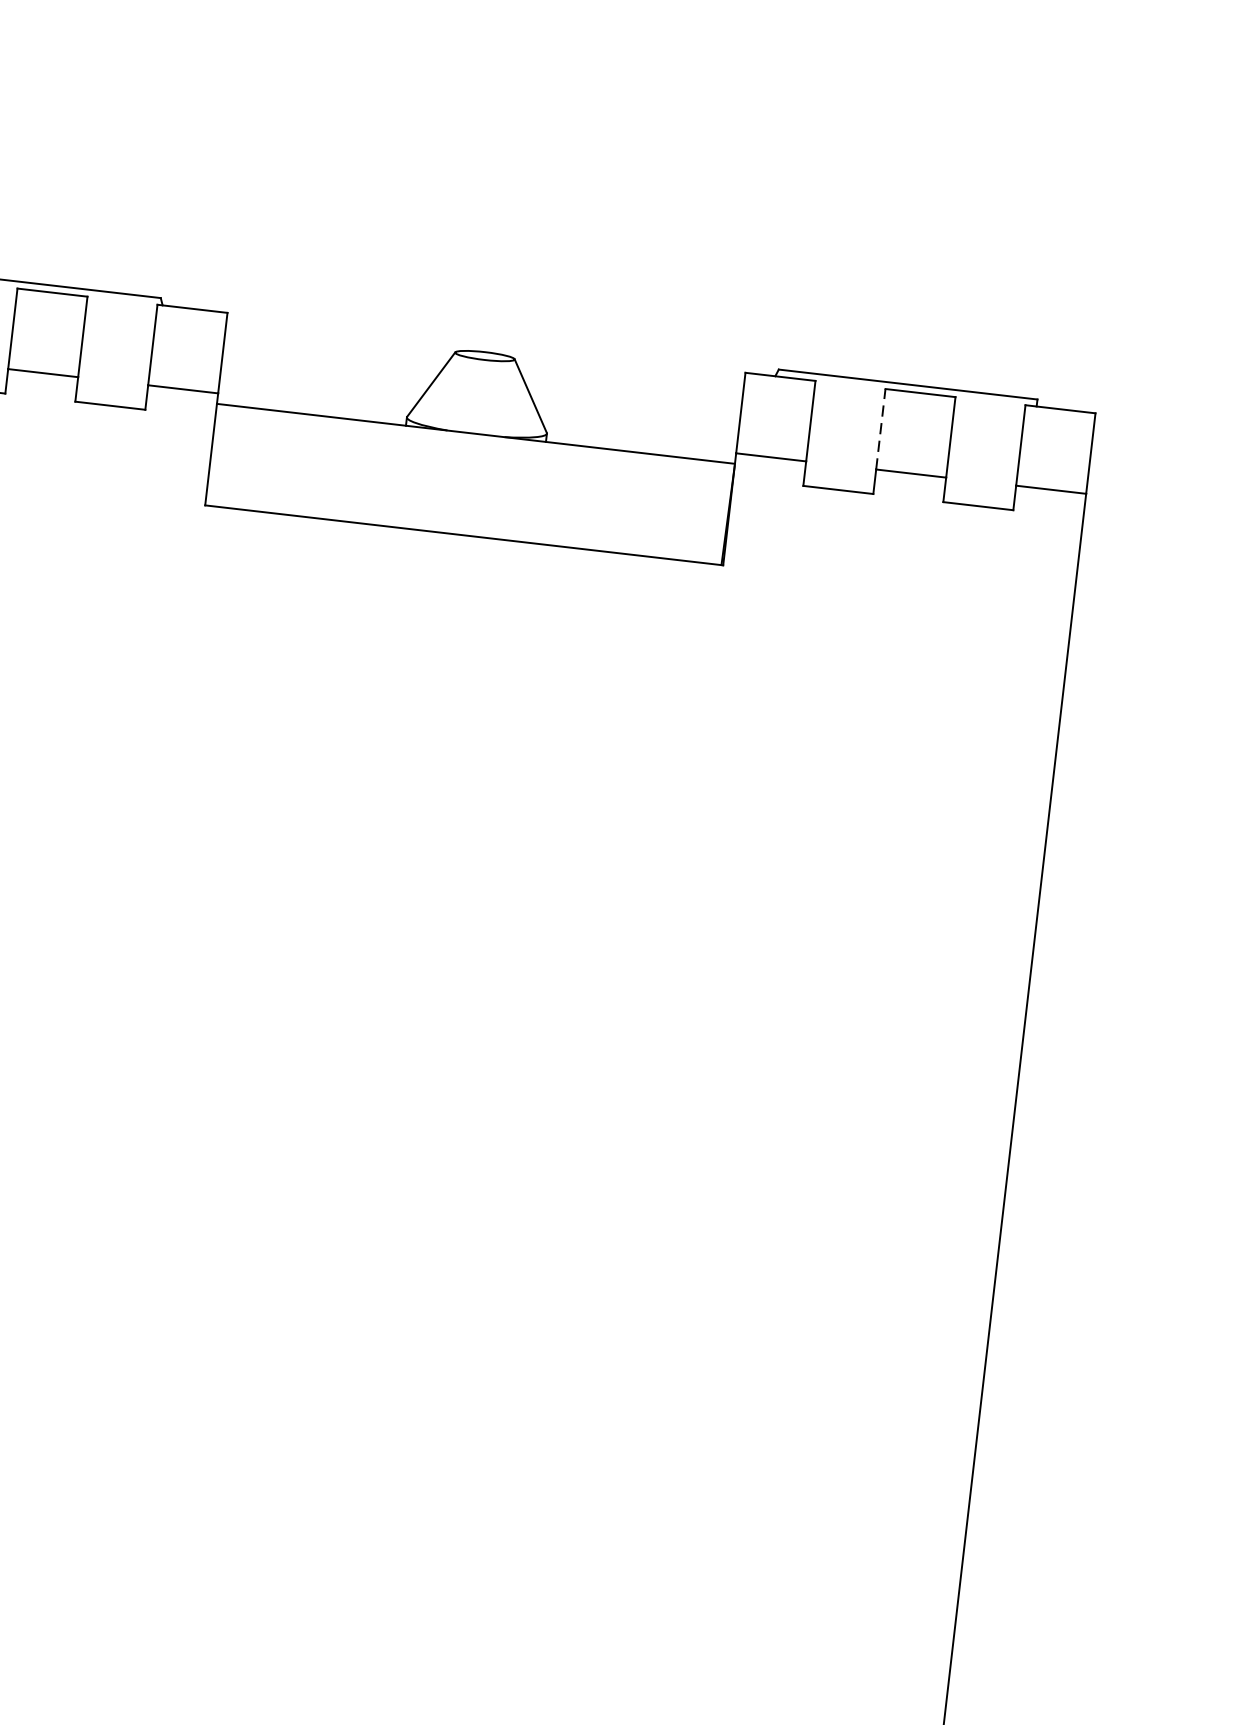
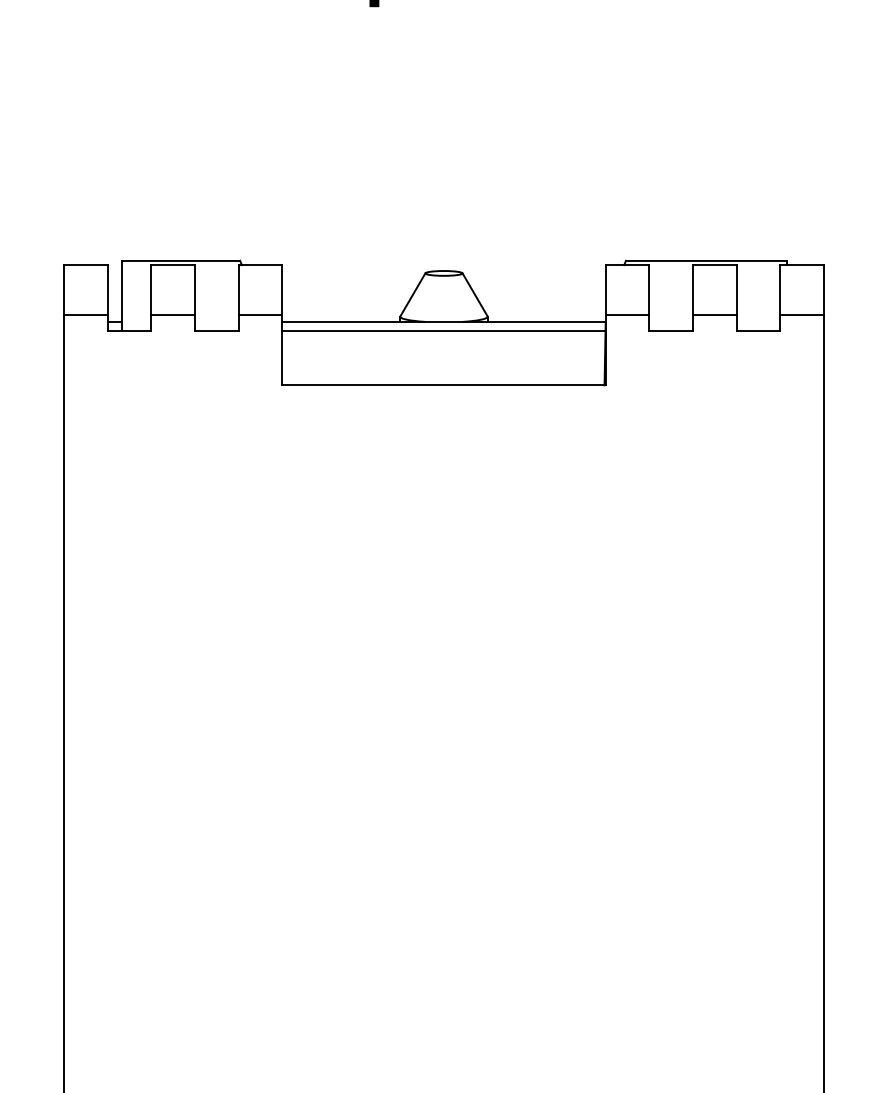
line: (881, 428) -> (693, 289), dashed -> solid
line: (473, 447) -> (443, 330), added

